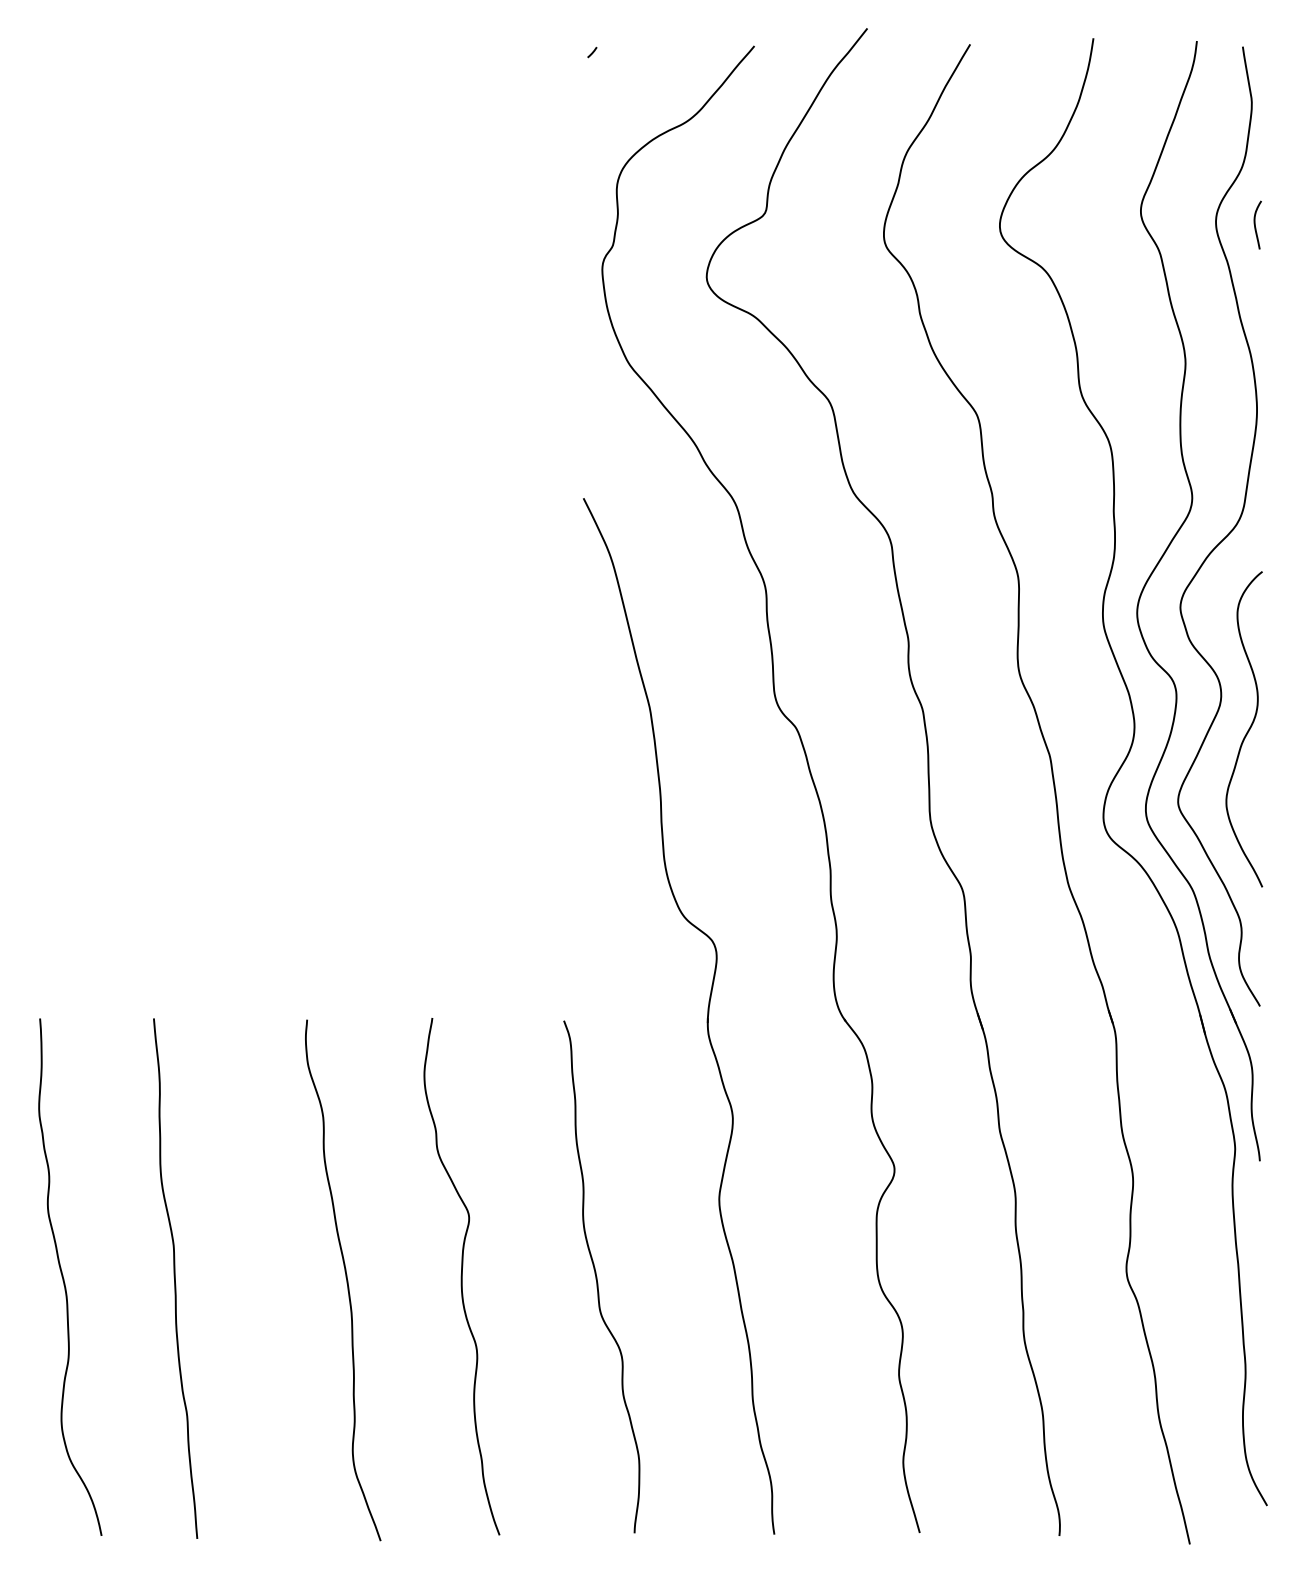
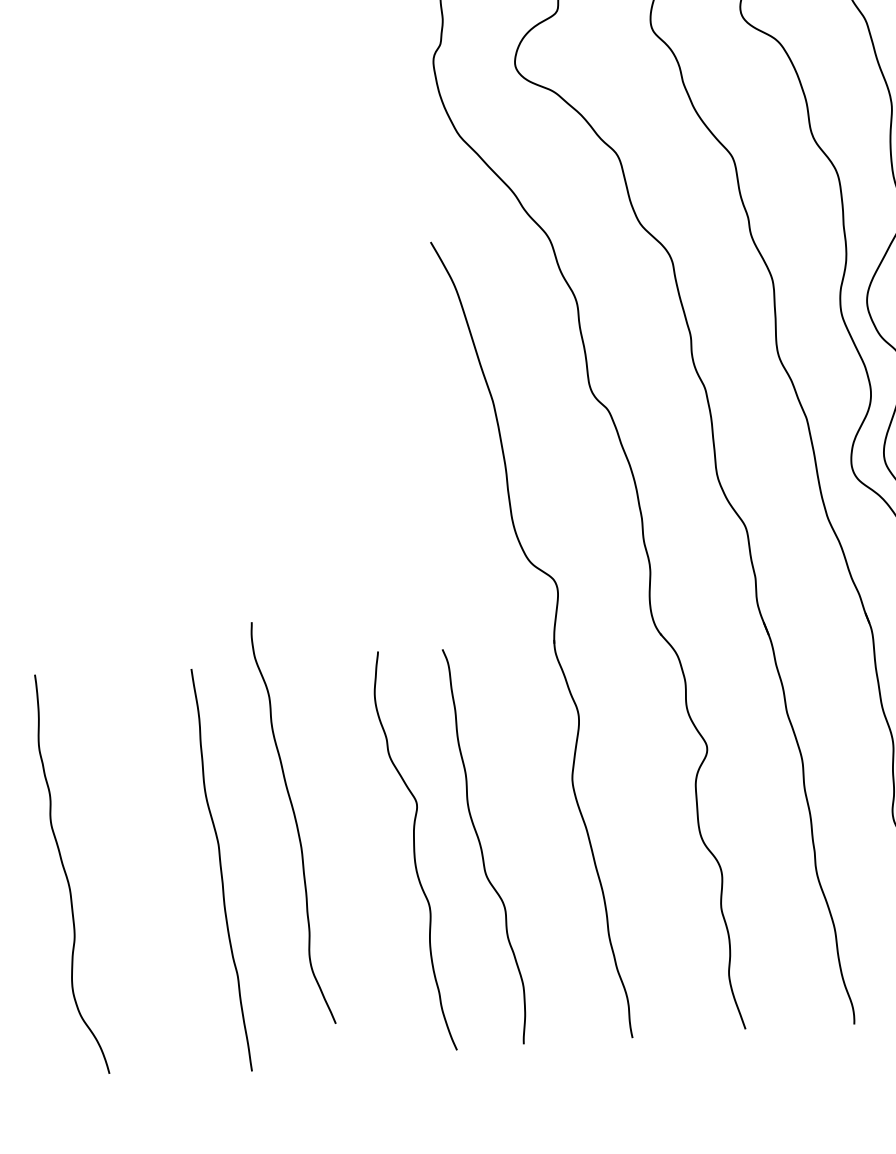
curve: (461, 1276) -> (414, 851), moved
curve: (175, 1278) -> (221, 870), moved
curve: (346, 1280) -> (295, 822), moved

